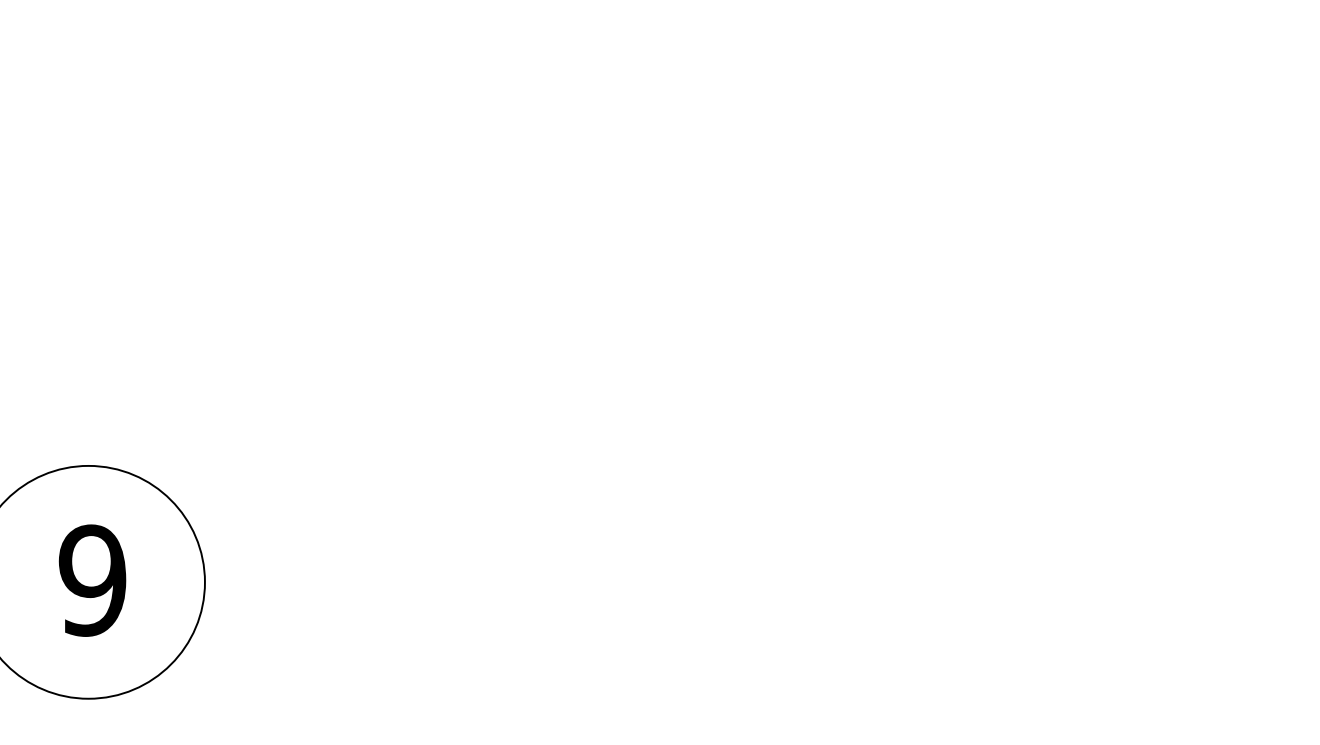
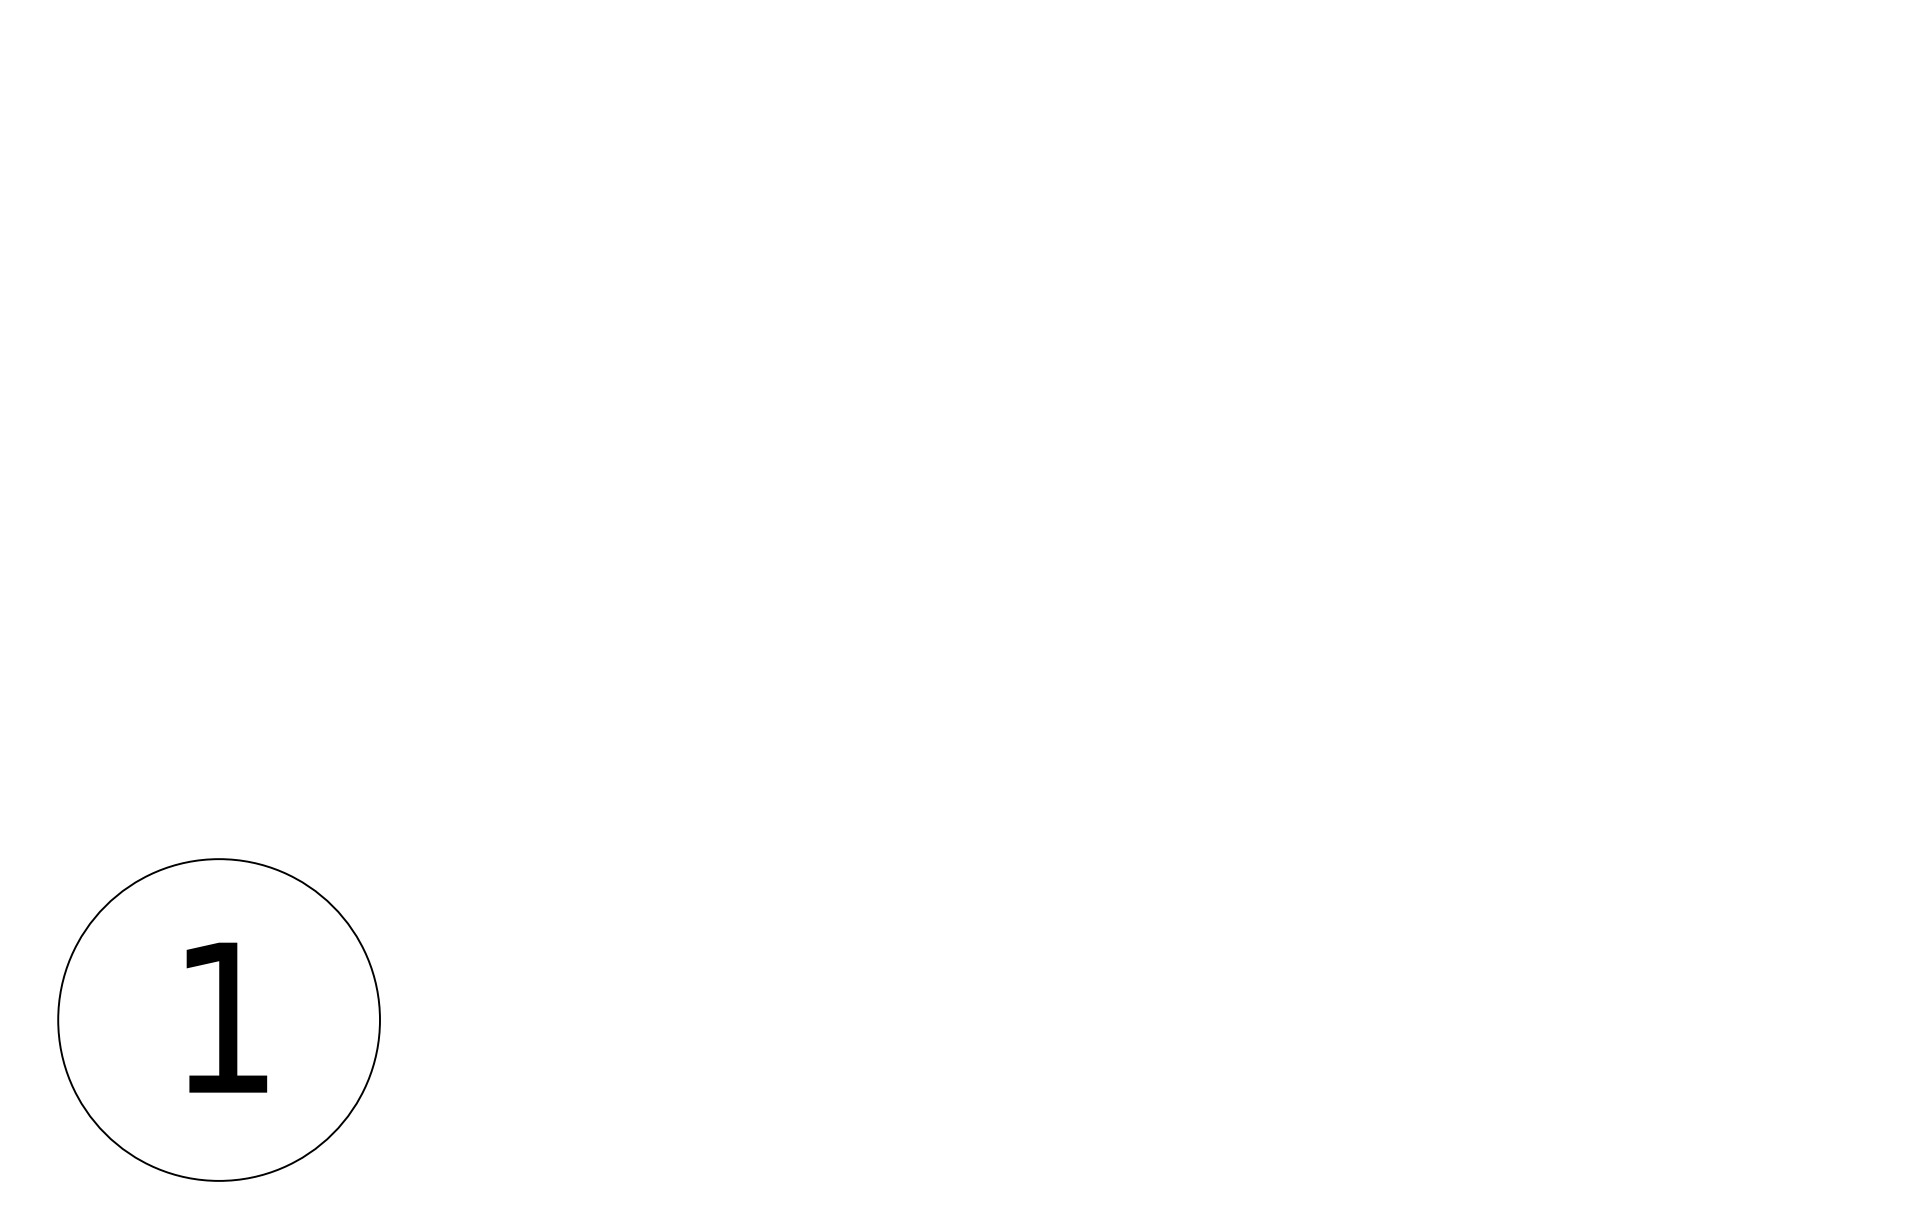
text: (92, 580) -> (224, 1017), 9 -> 1

